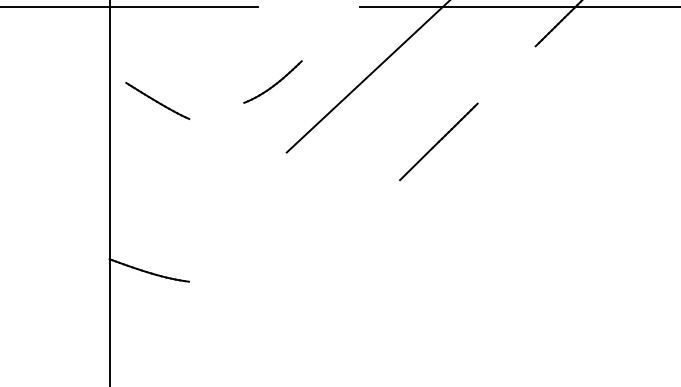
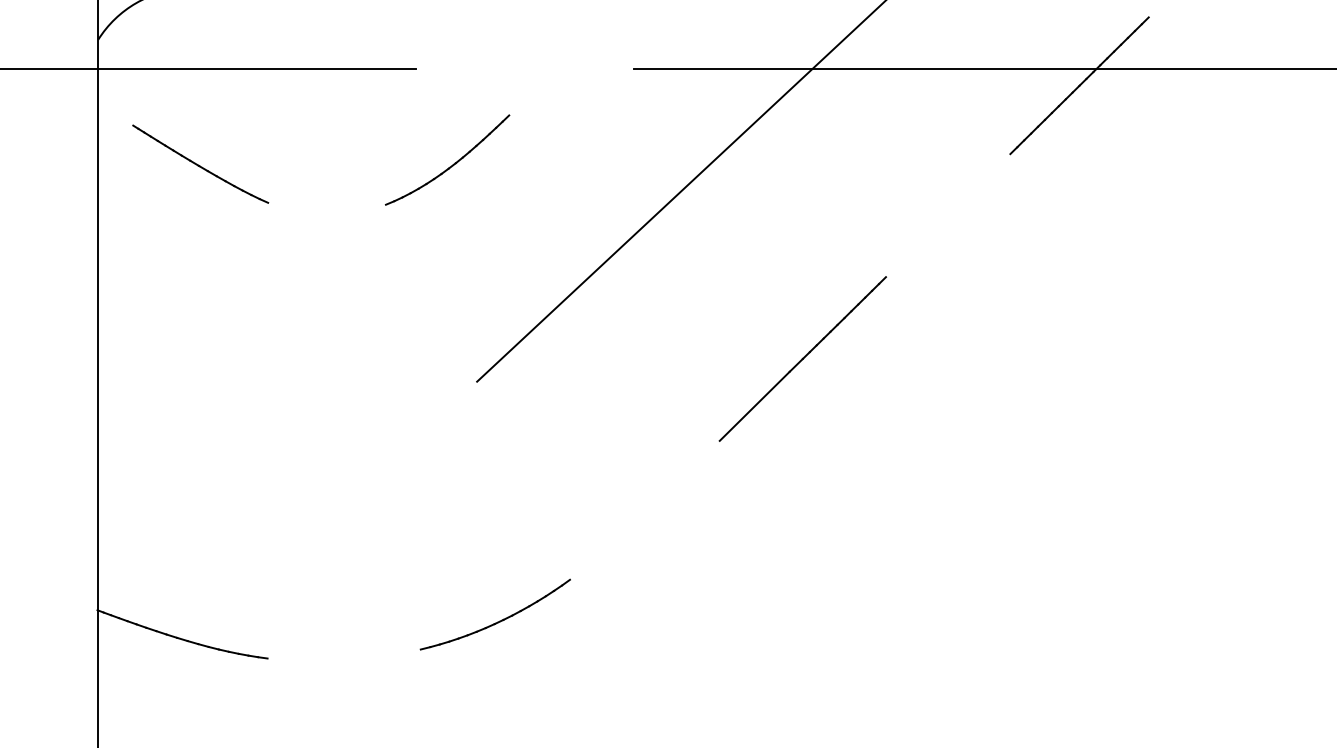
part: (272, 81) -> (446, 158), moved
part: (157, 100) -> (200, 163), moved
part: (295, 260) -> (495, 613), added

